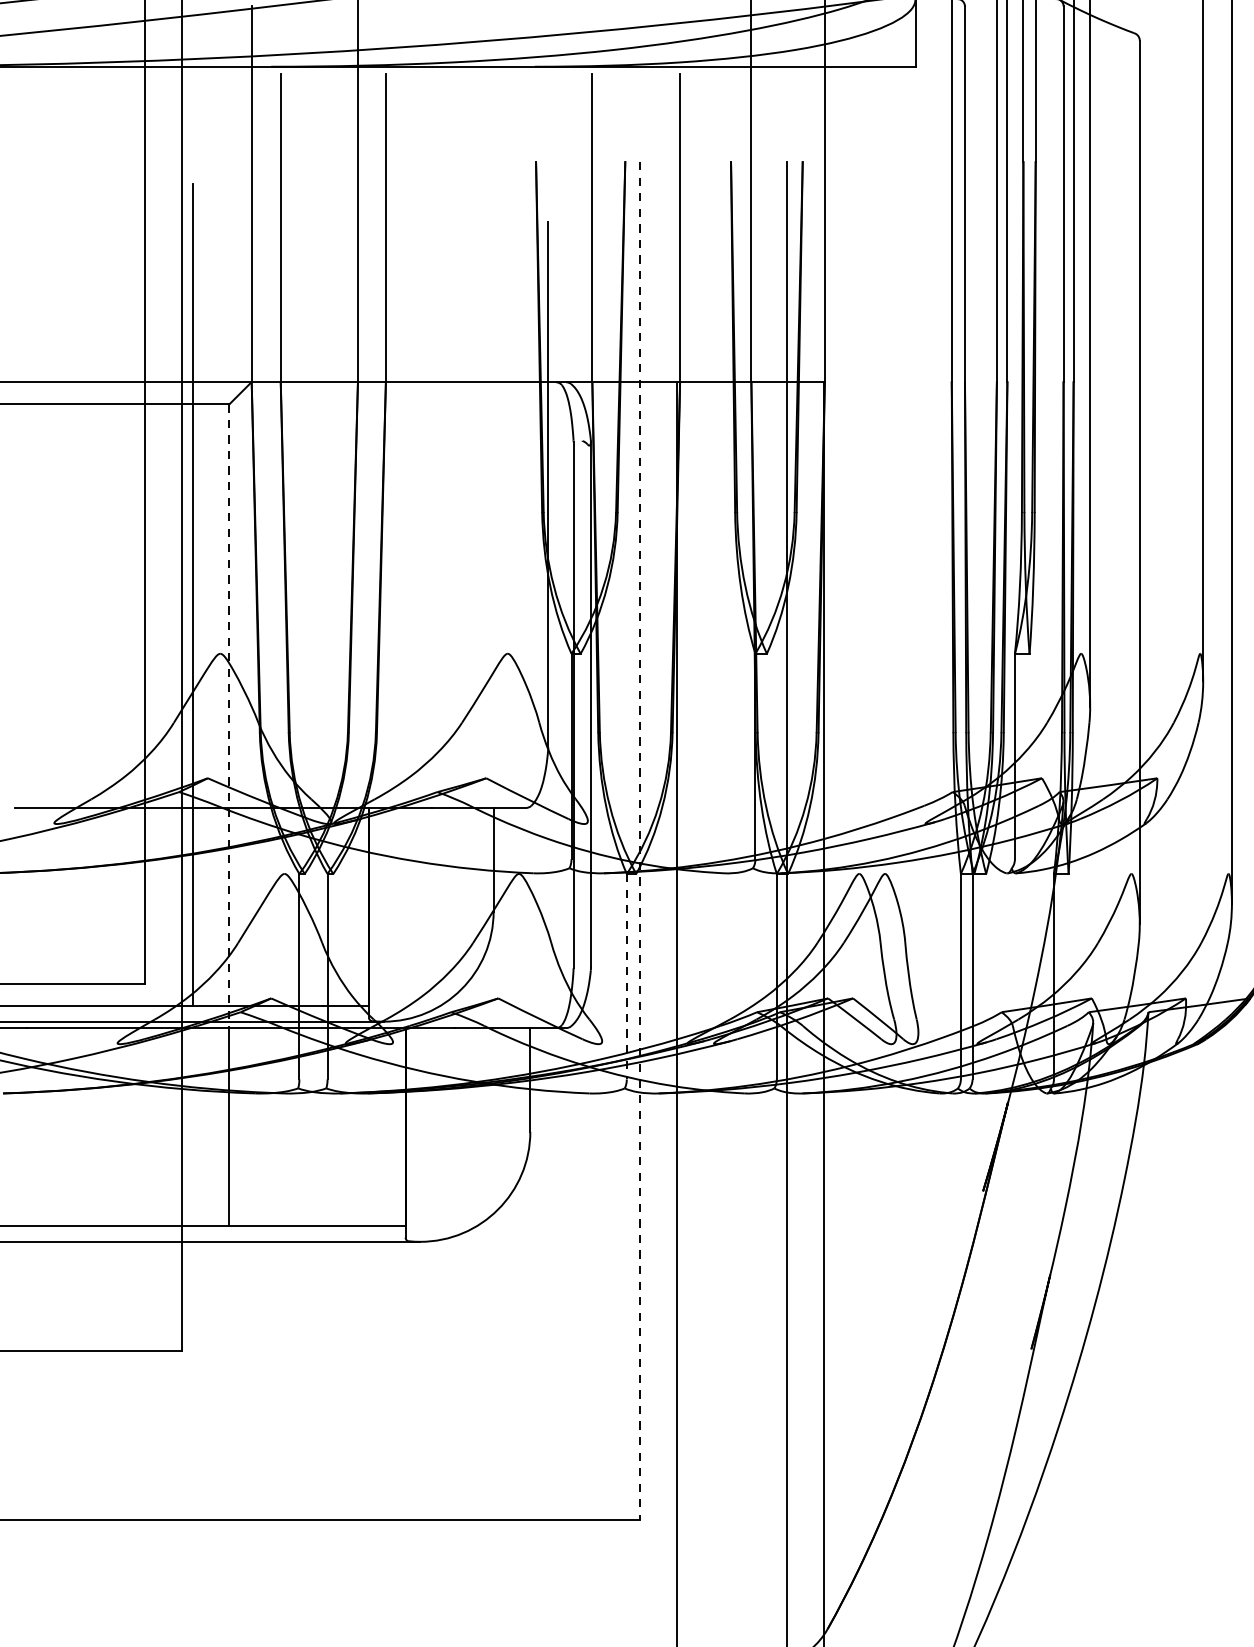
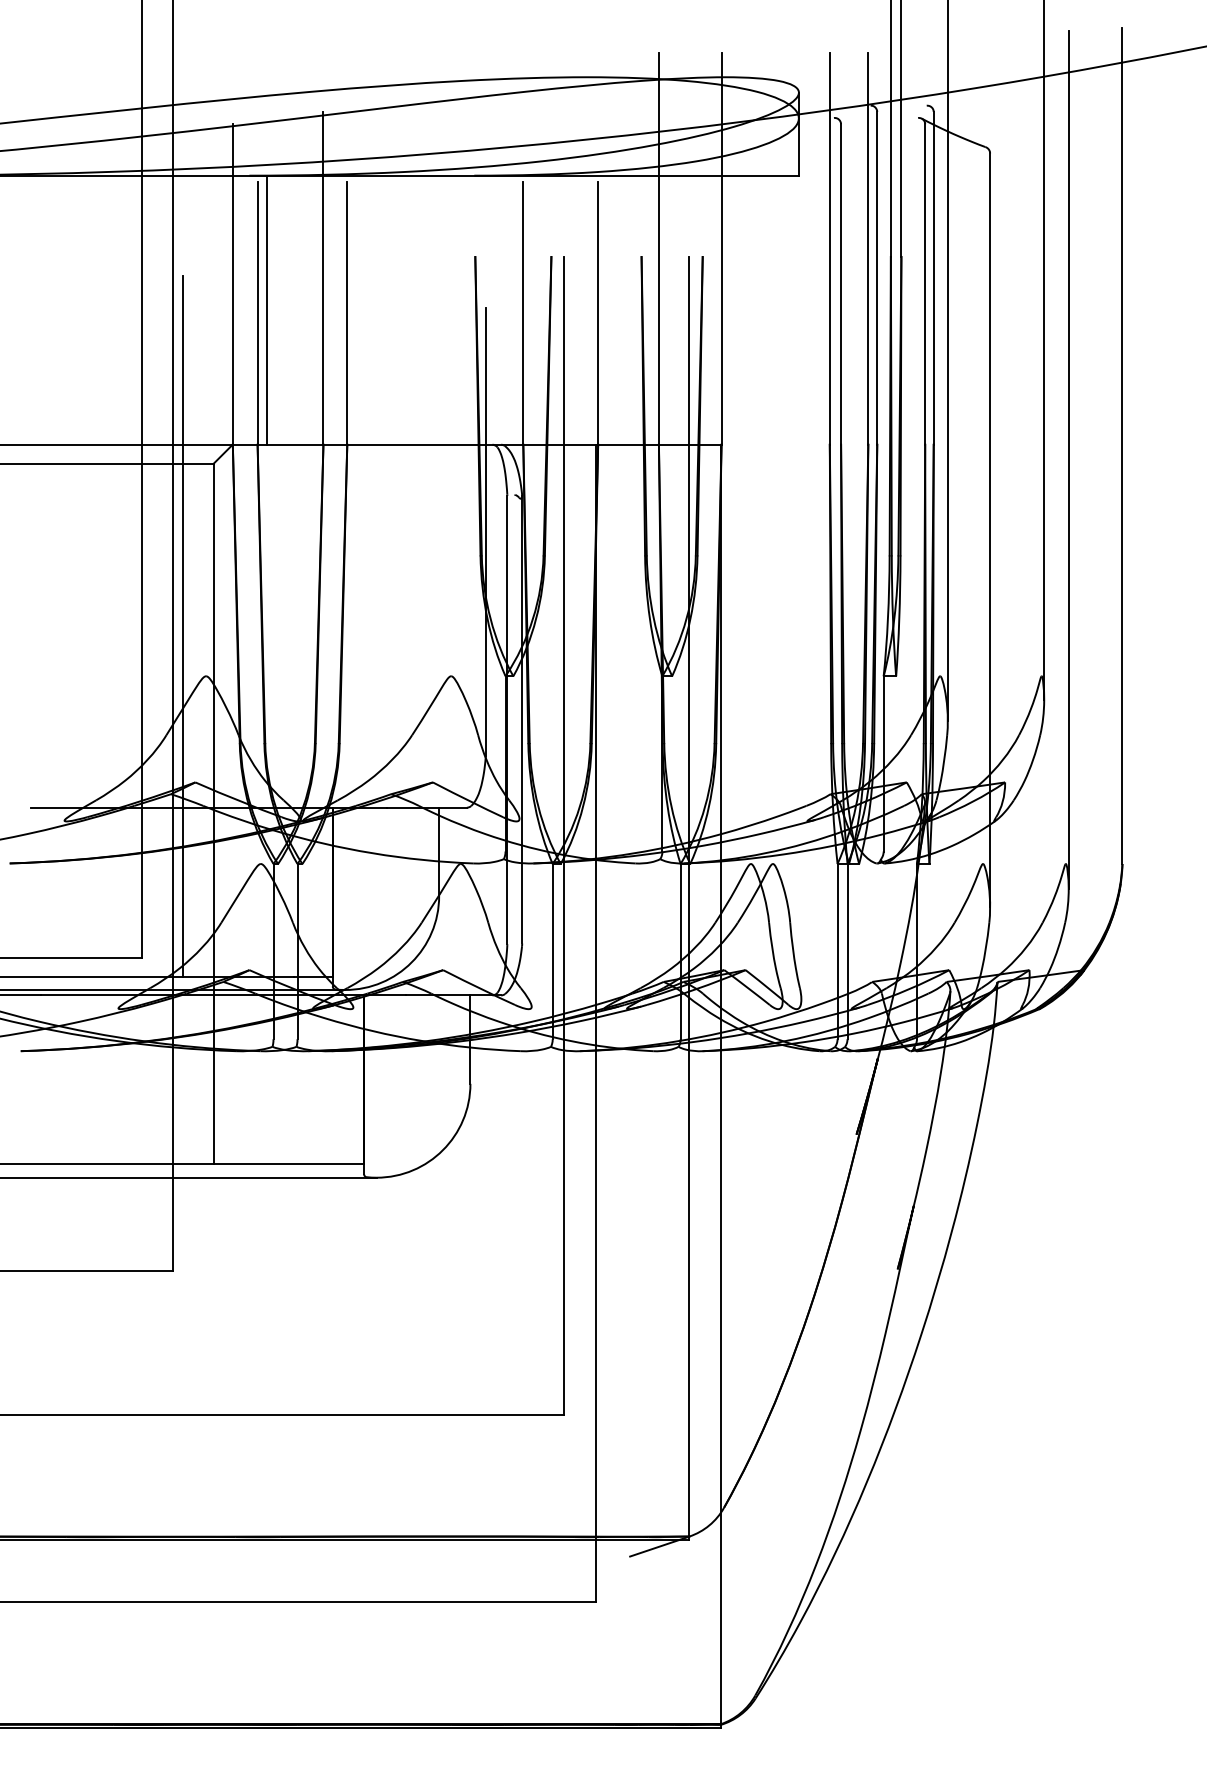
line: (292, 223) -> (267, 309), added
line: (229, 716) -> (213, 729), dashed -> solid
line: (640, 840) -> (564, 835), dashed -> solid
line: (626, 976) -> (552, 951), dashed -> solid

